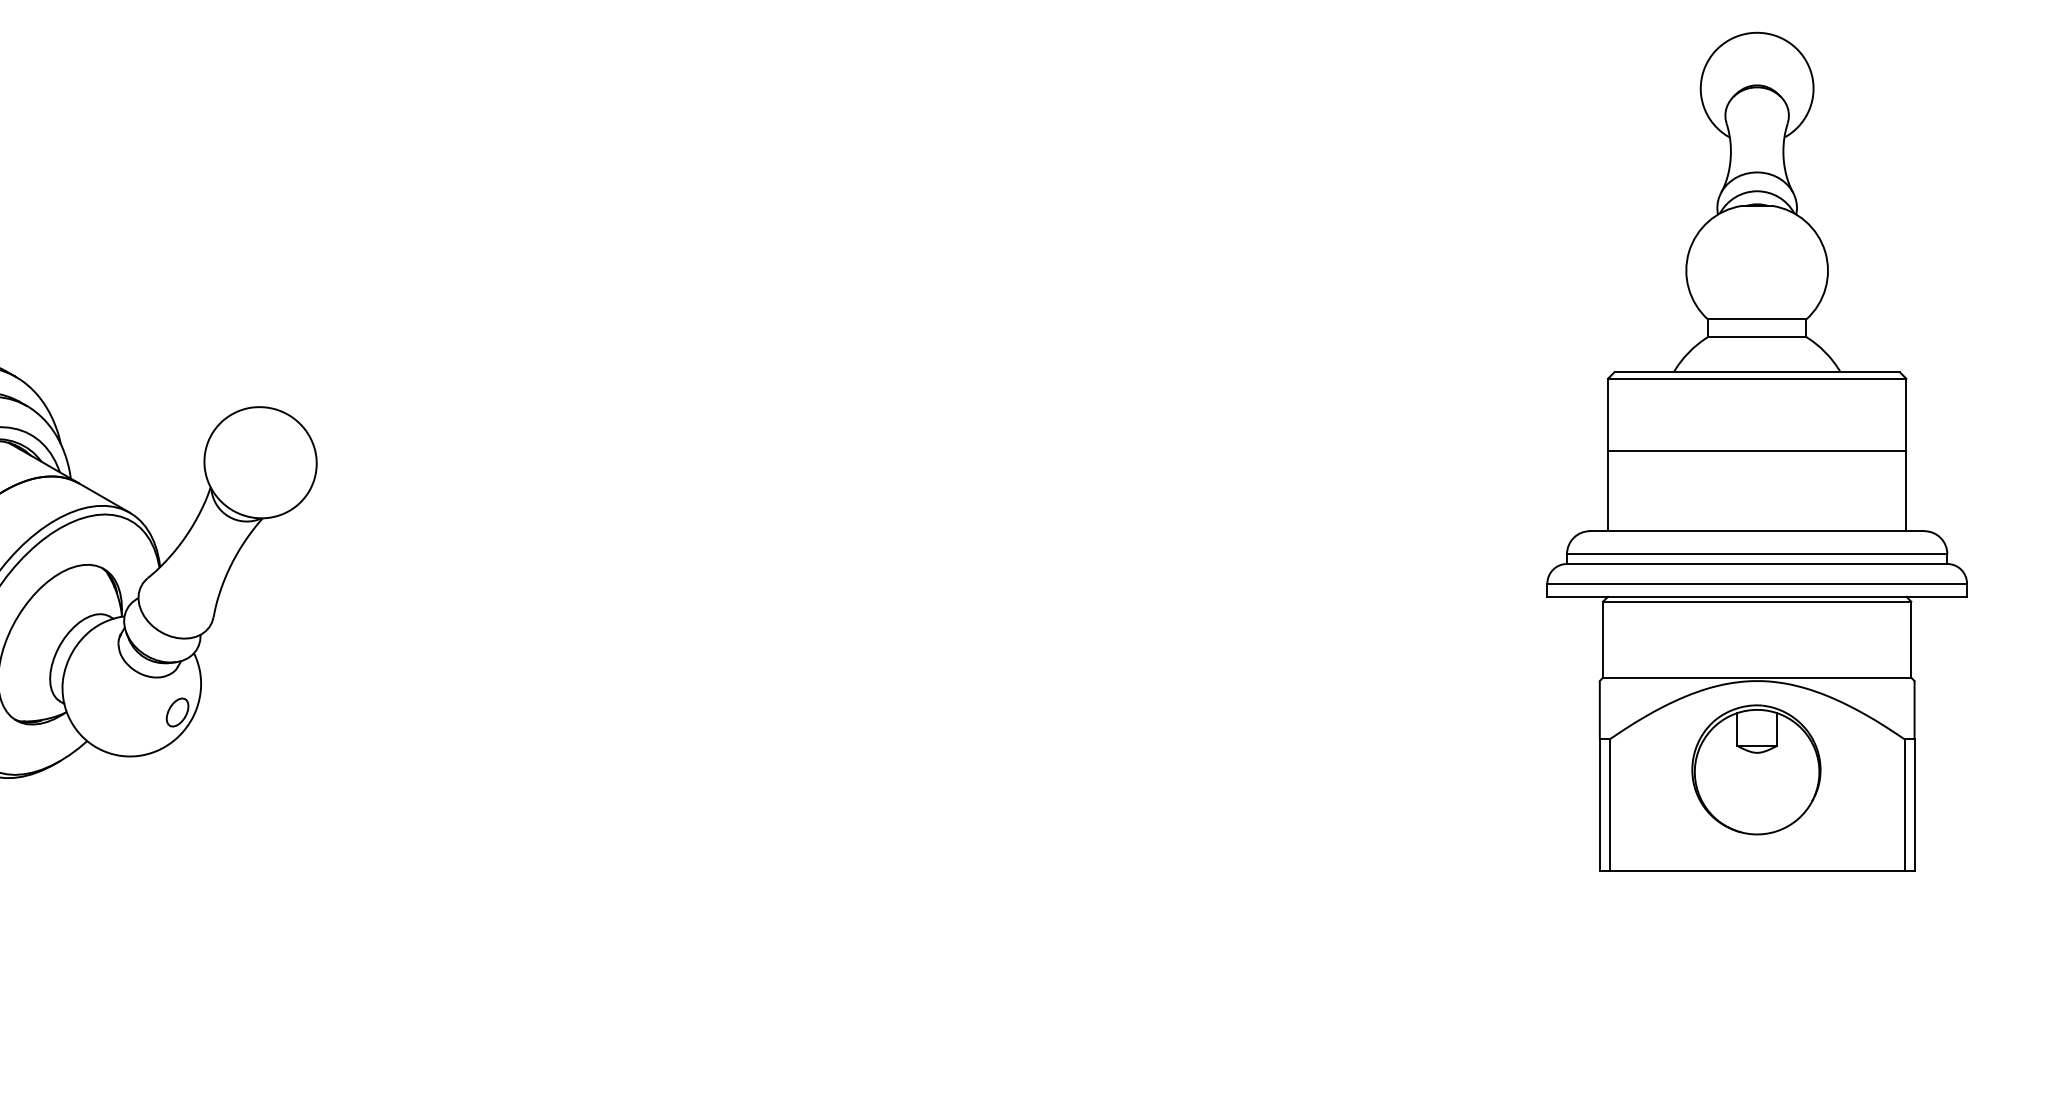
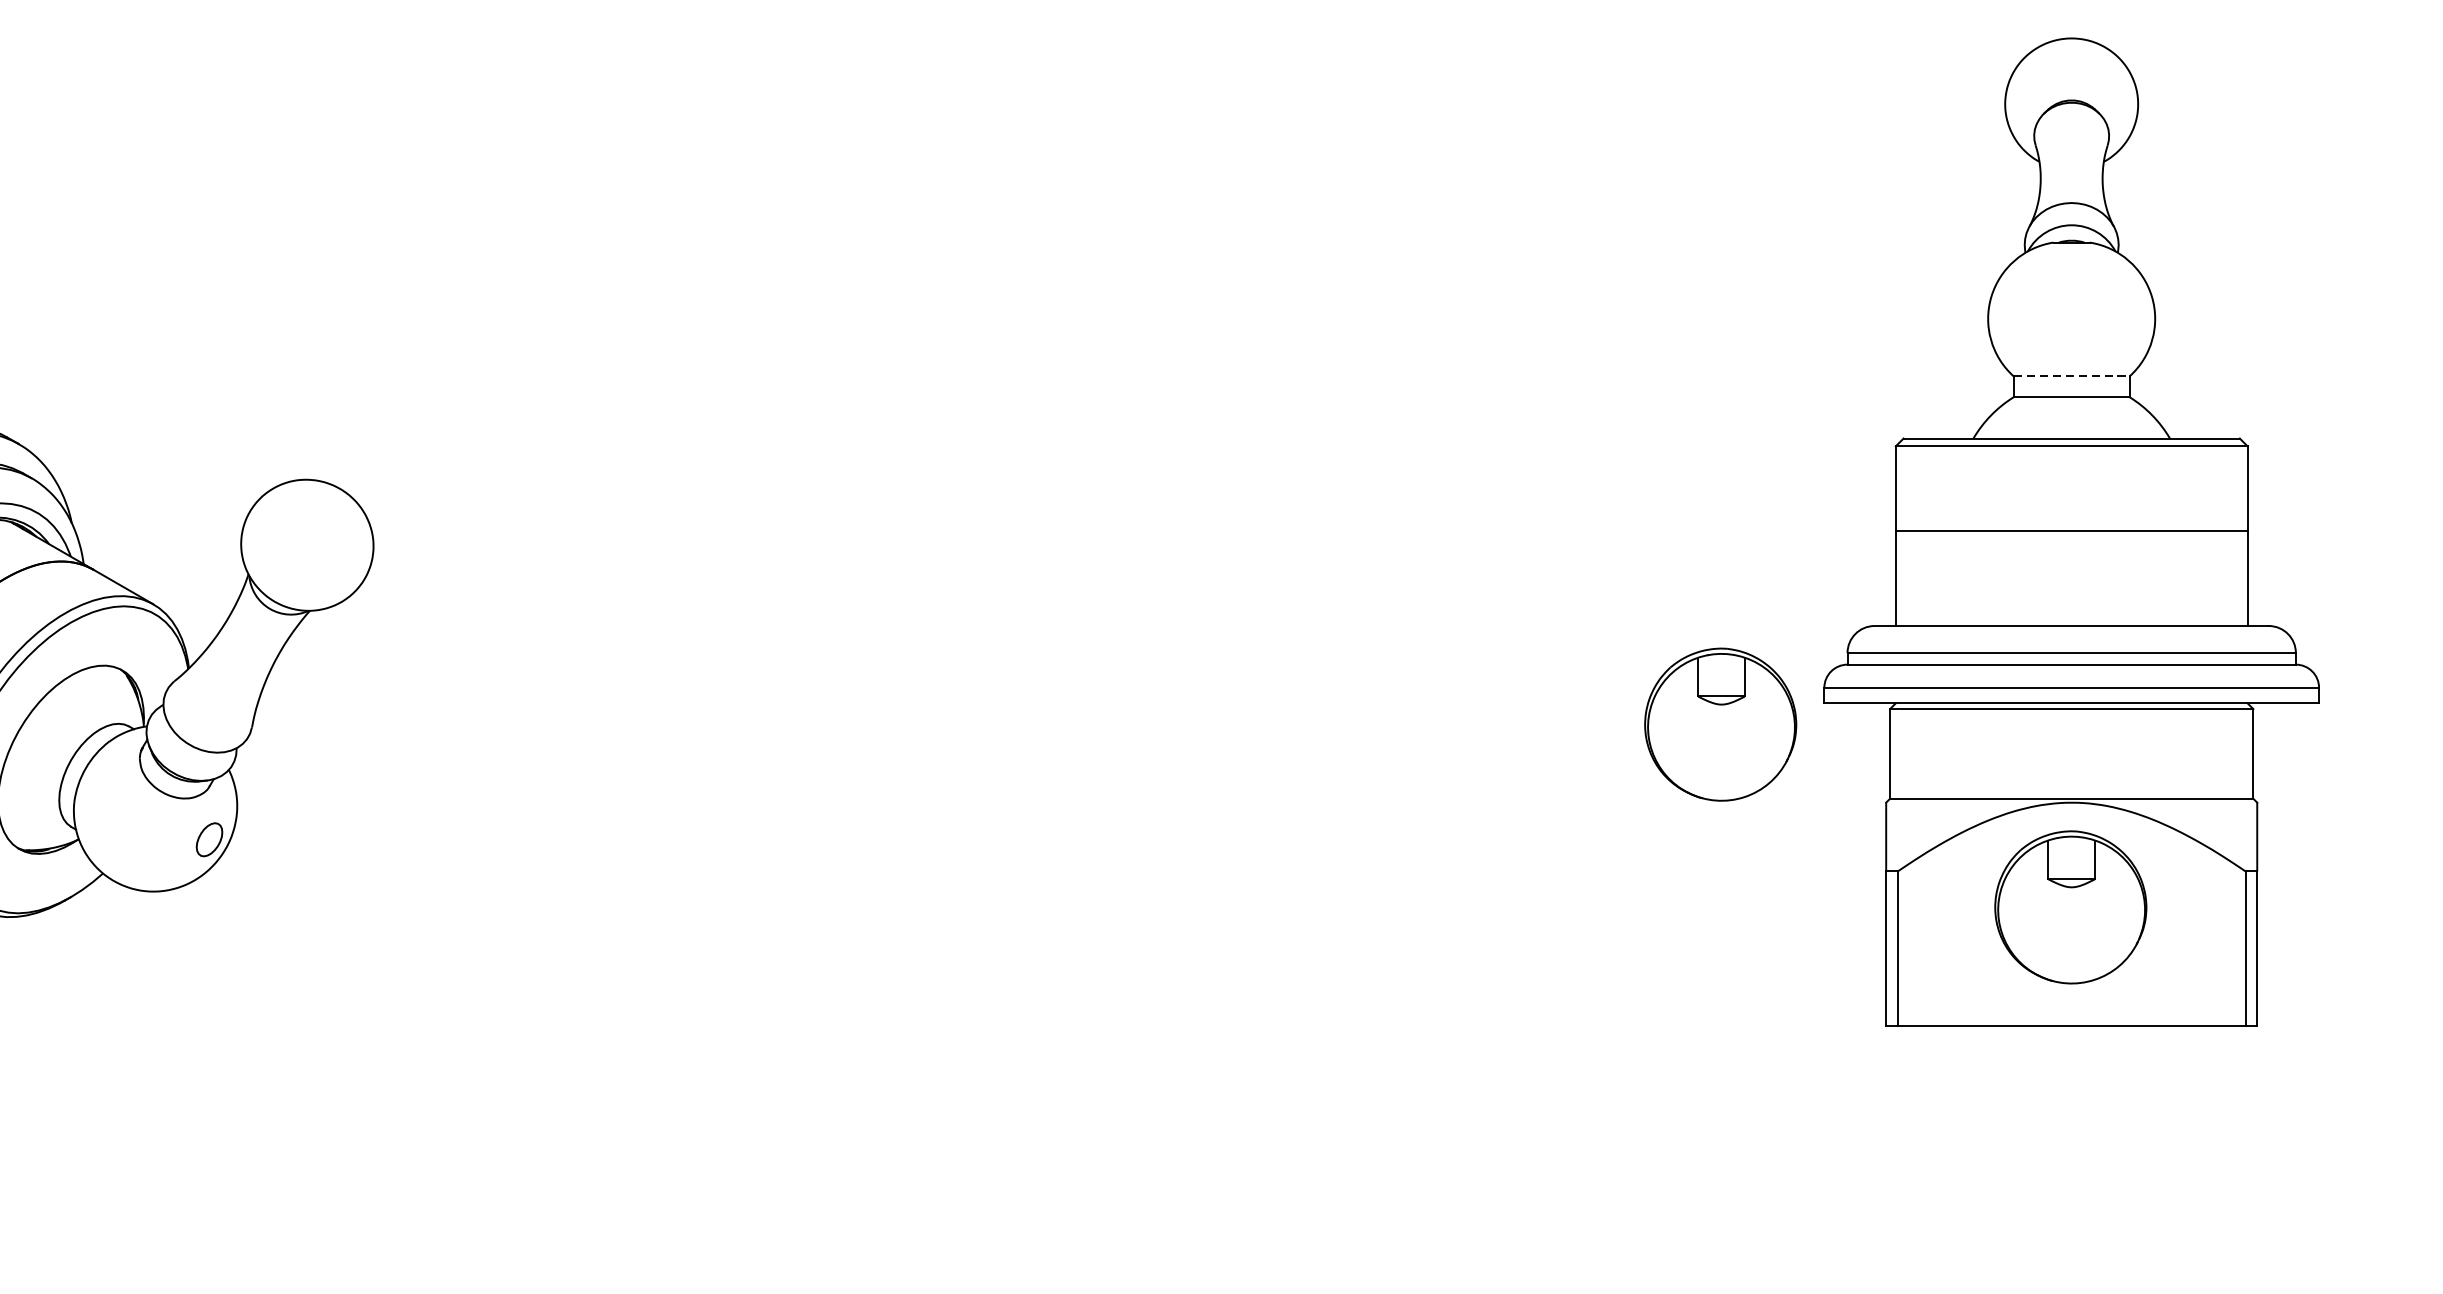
line: (1757, 319) -> (2072, 376), solid -> dashed
part: (1459, 614) -> (1720, 724), added

